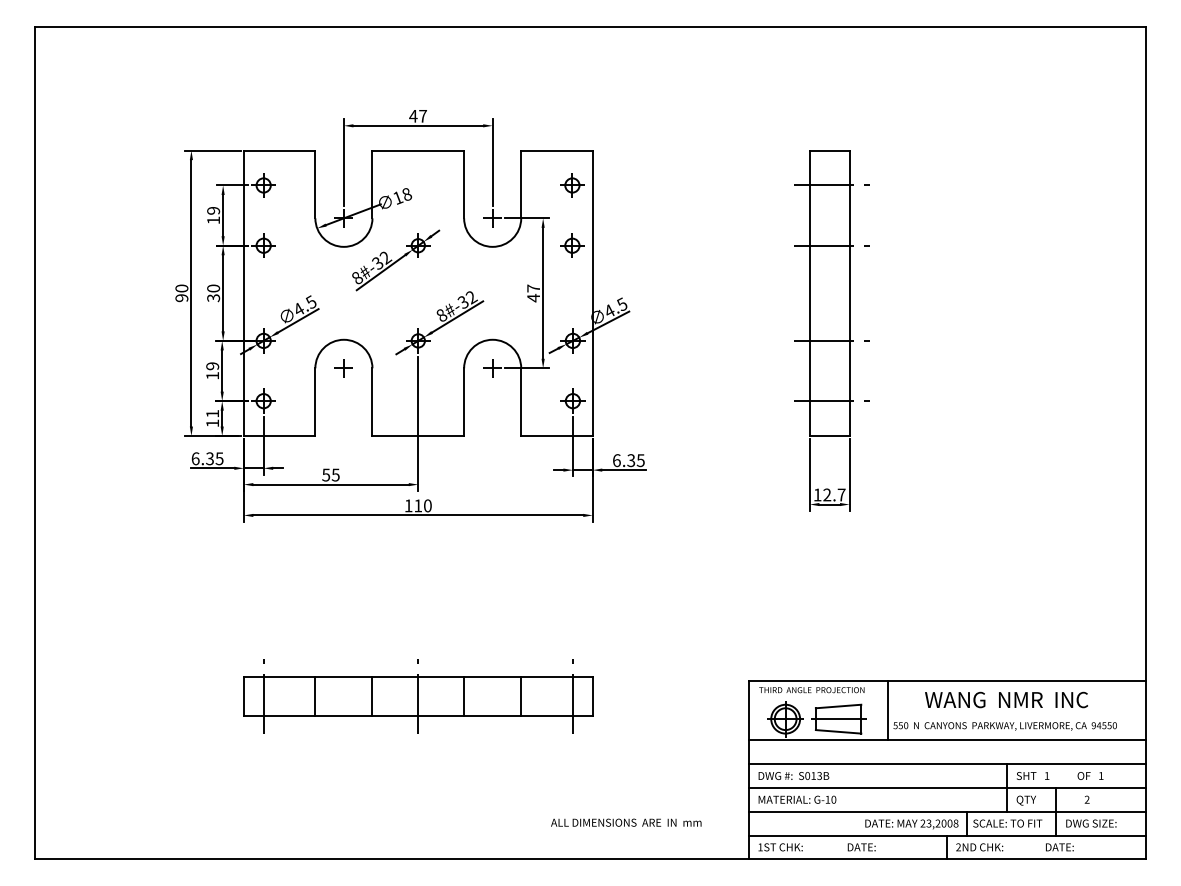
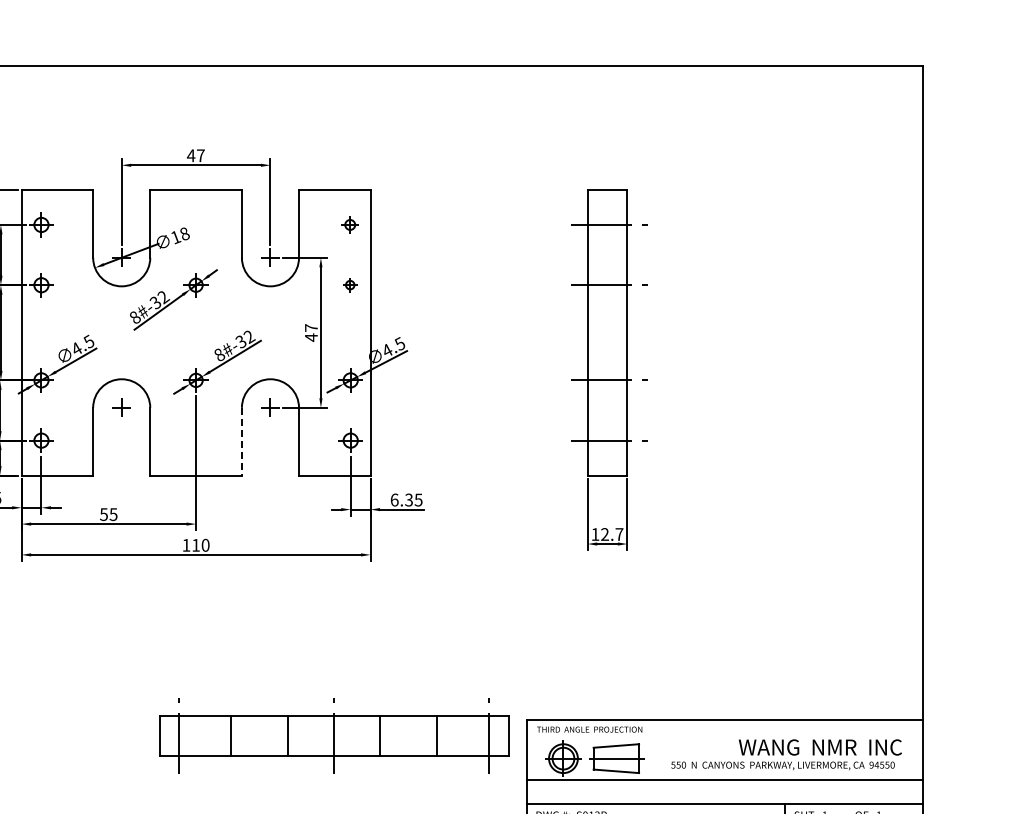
part: (572, 185) -> (350, 224), size x0.7
part: (572, 245) -> (350, 284), size x0.6
line: (464, 402) -> (242, 441), solid -> dashed
part: (418, 696) -> (334, 735), moved
text: (1006, 699) -> (820, 746), moved
line: (887, 710) -> (665, 749), removed

